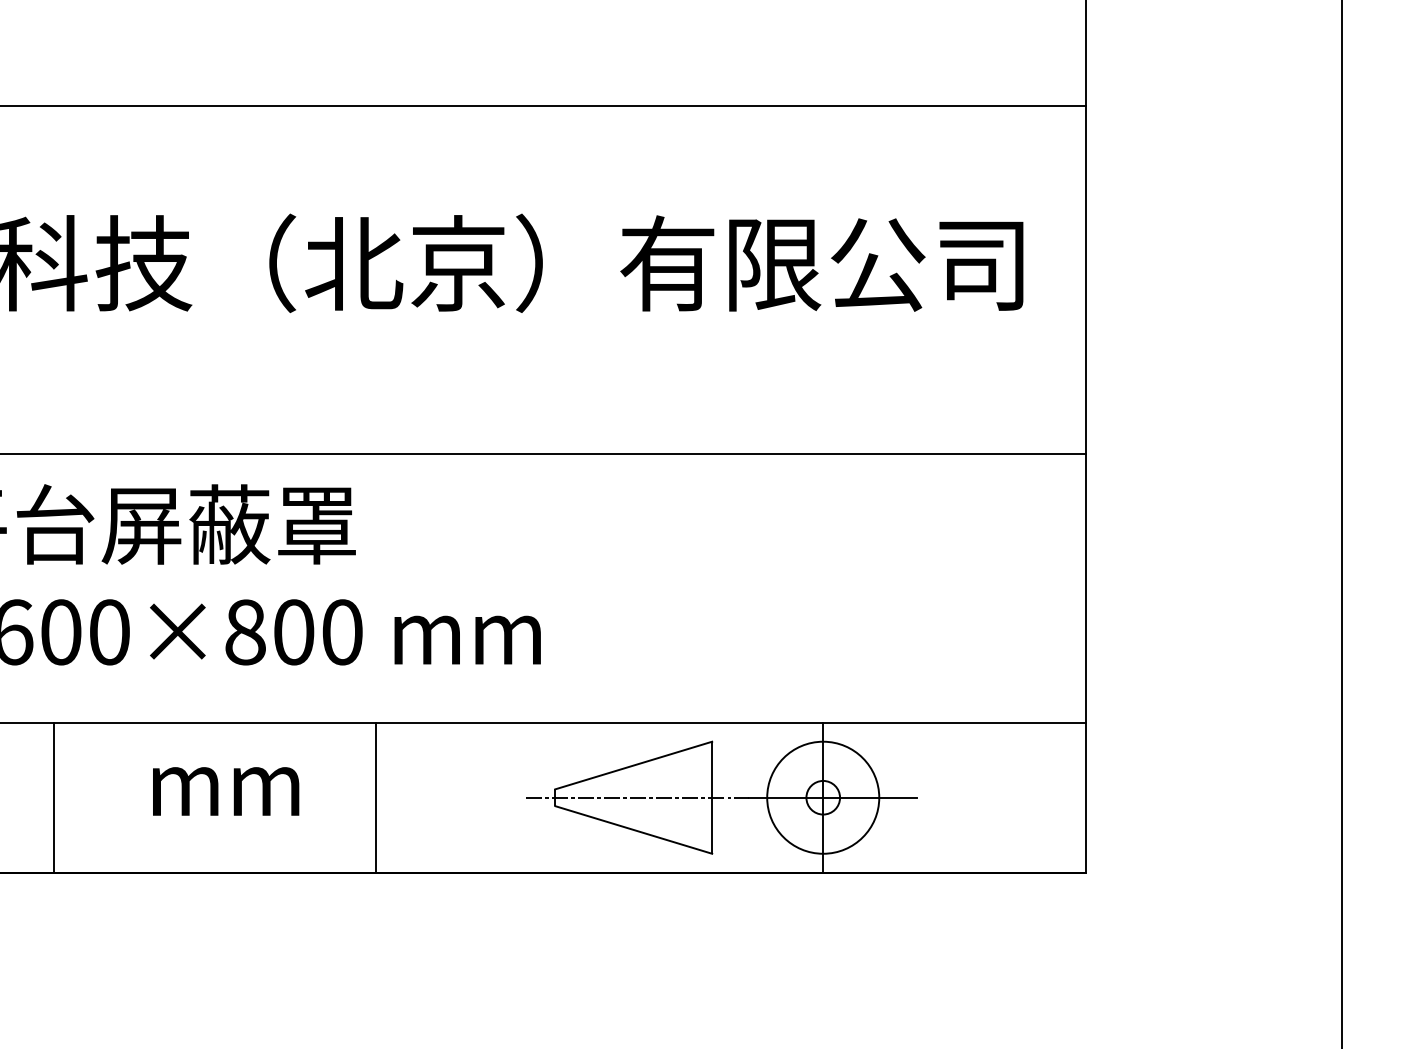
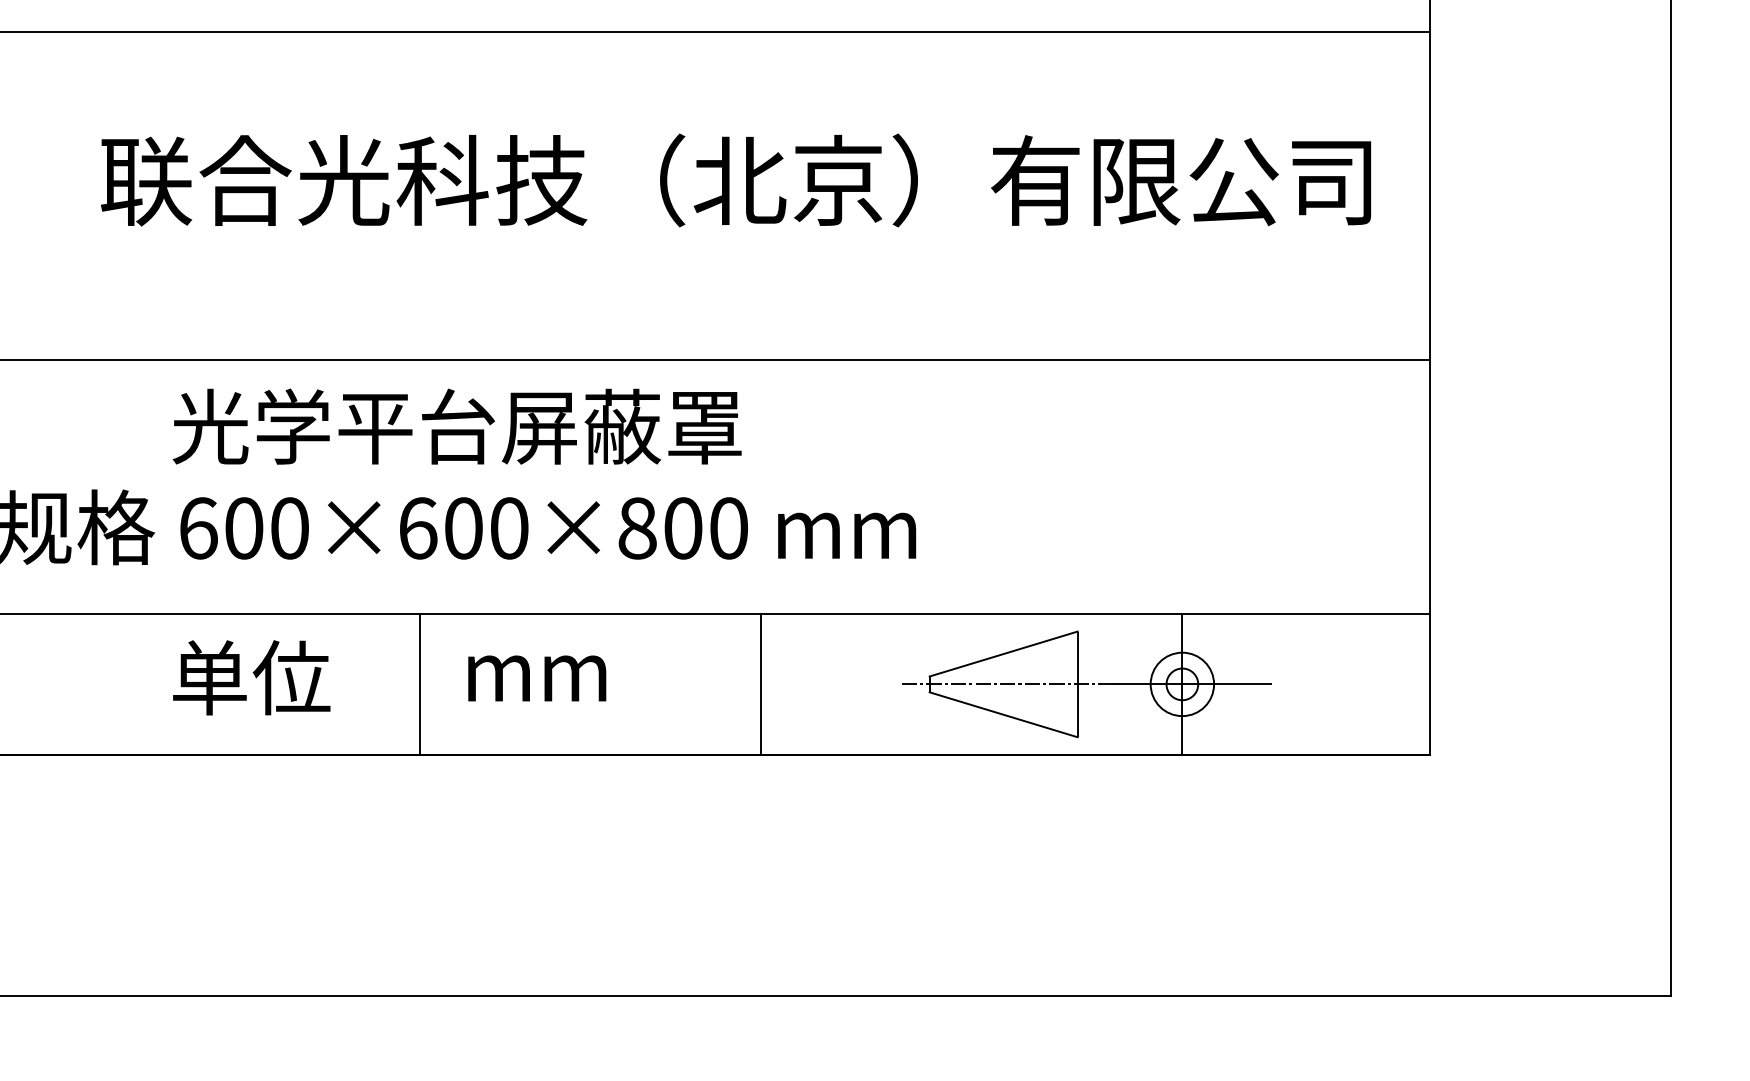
text: (226, 791) -> (537, 678), moved
line: (54, 796) -> (420, 683), moved
circle: (823, 797) -> (1182, 684), size x0.6

